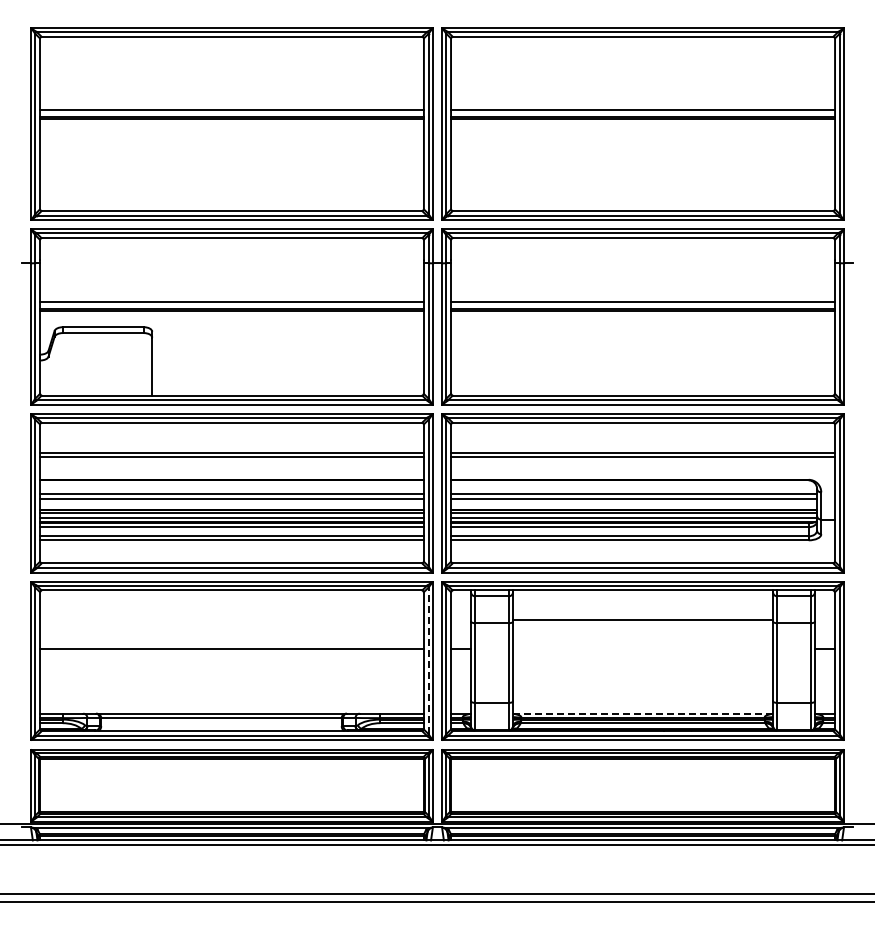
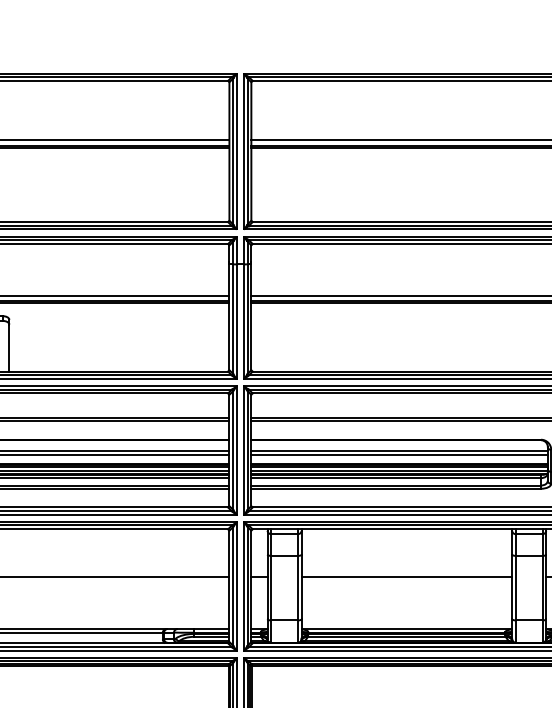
line: (643, 619) -> (407, 576), moved
line: (428, 660) -> (233, 586), dashed -> solid
line: (643, 713) -> (407, 629), dashed -> solid

